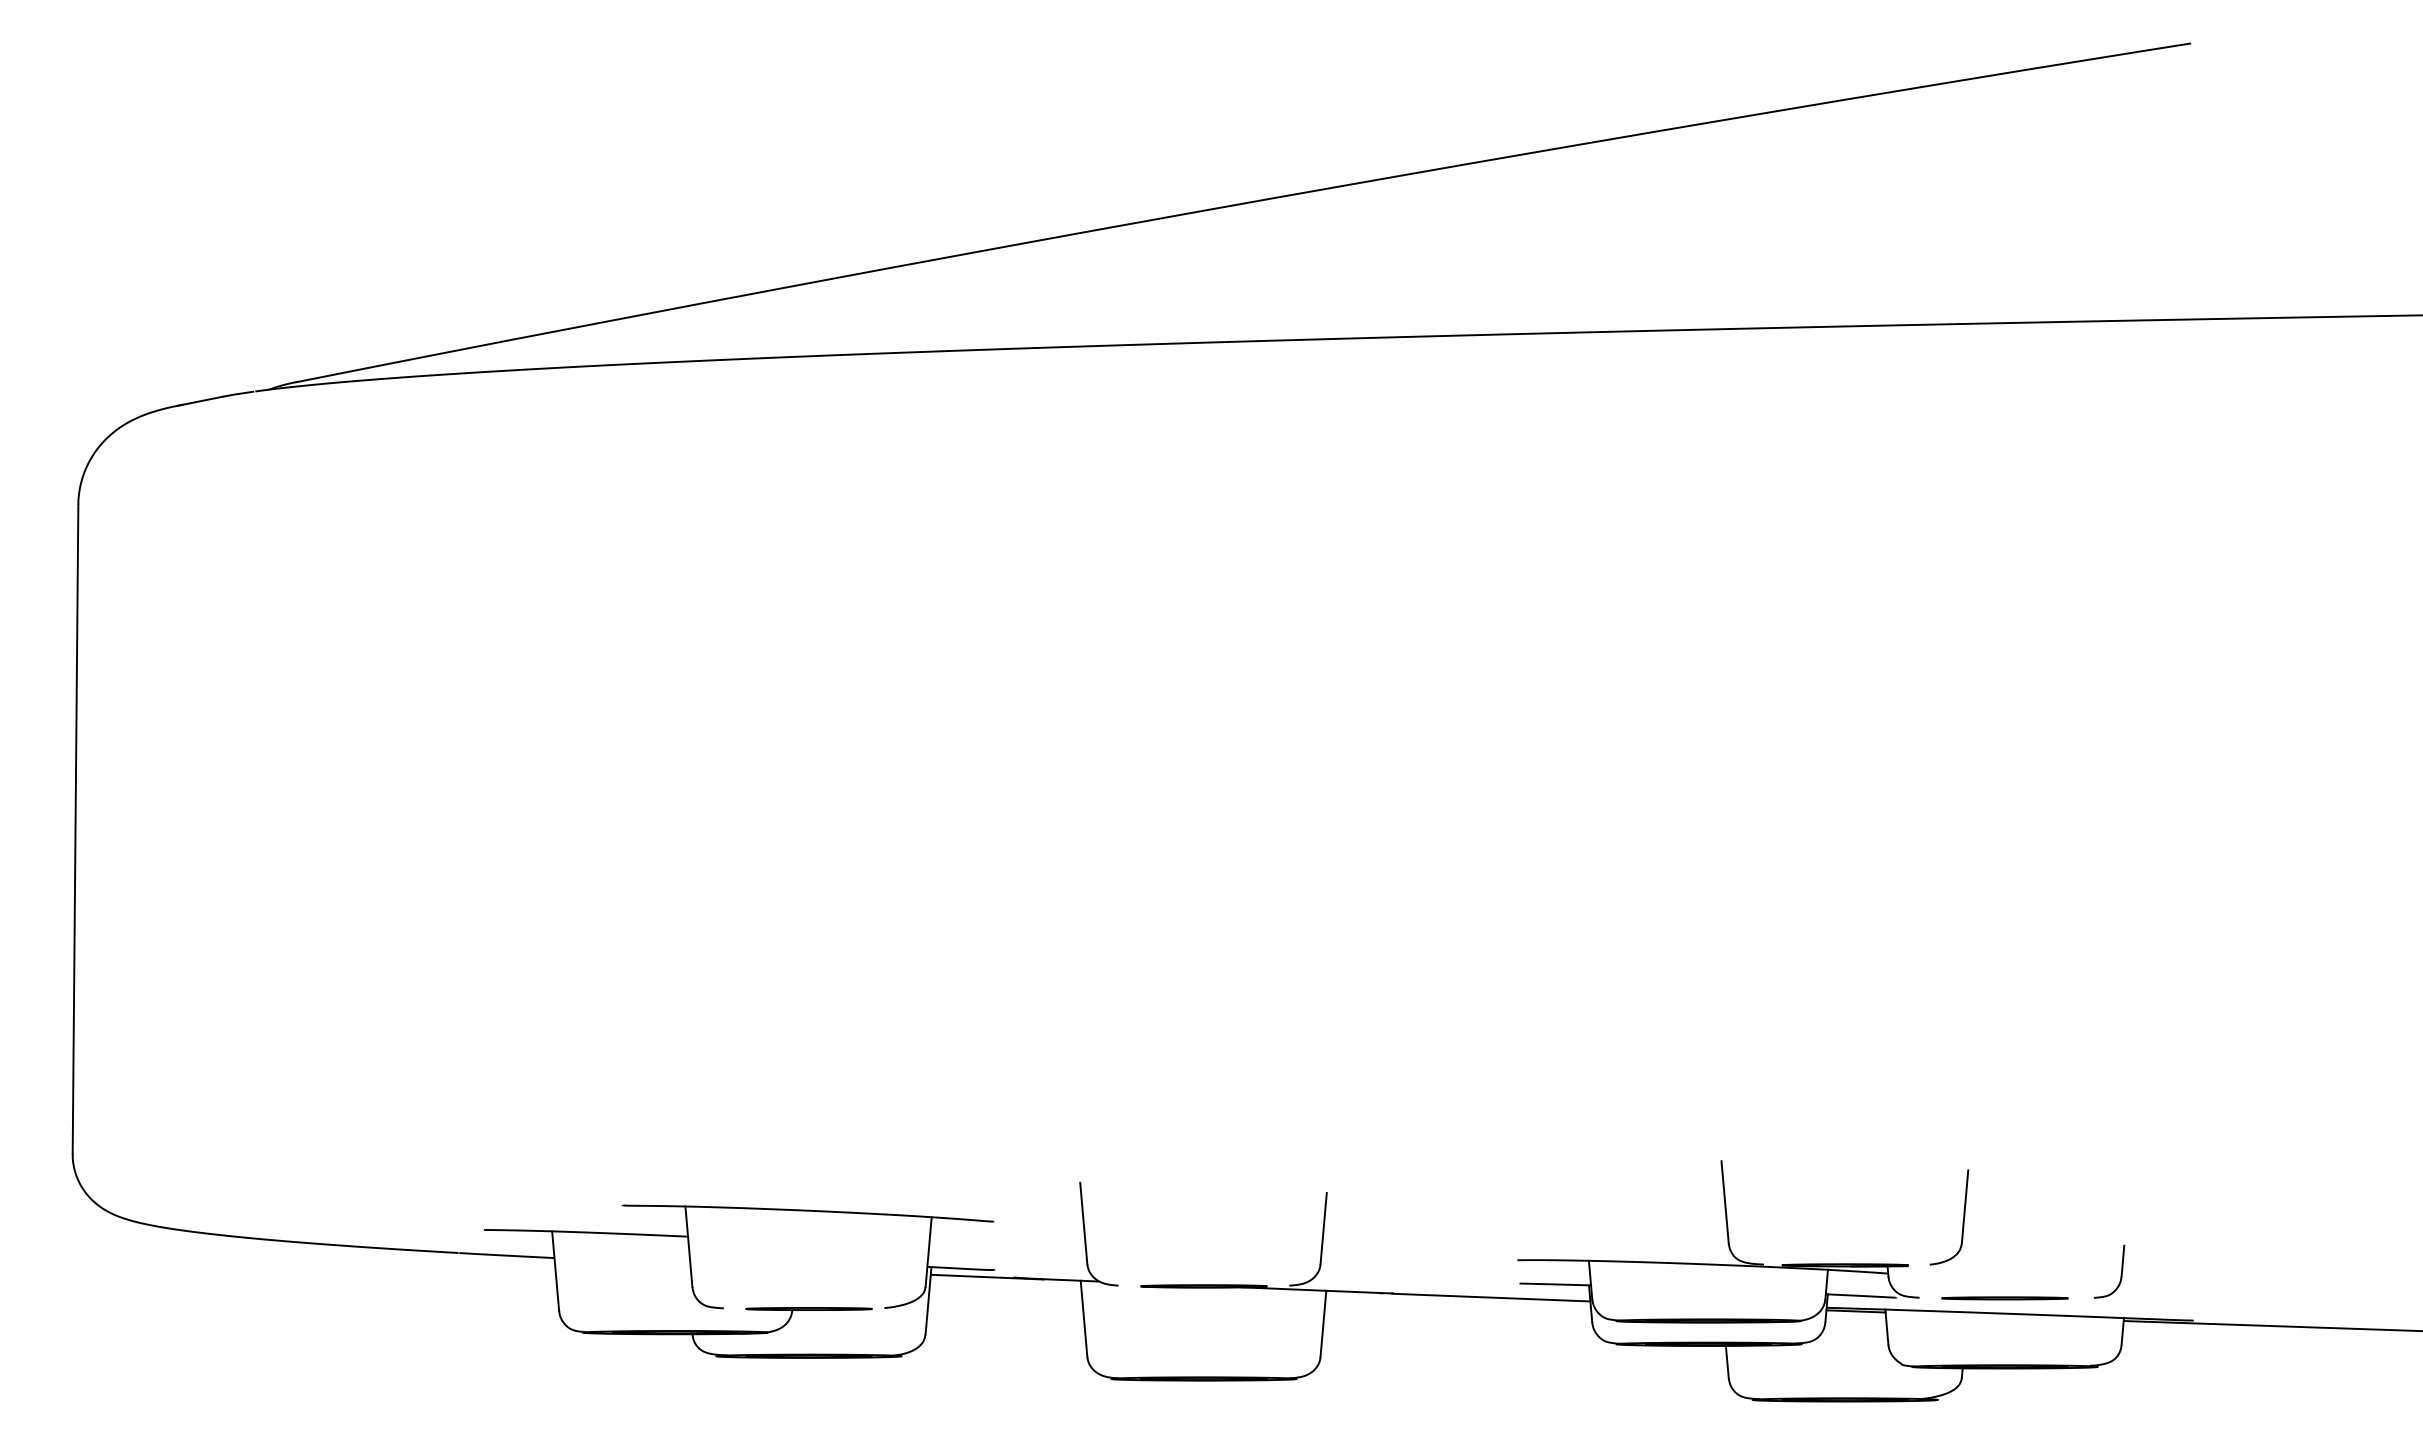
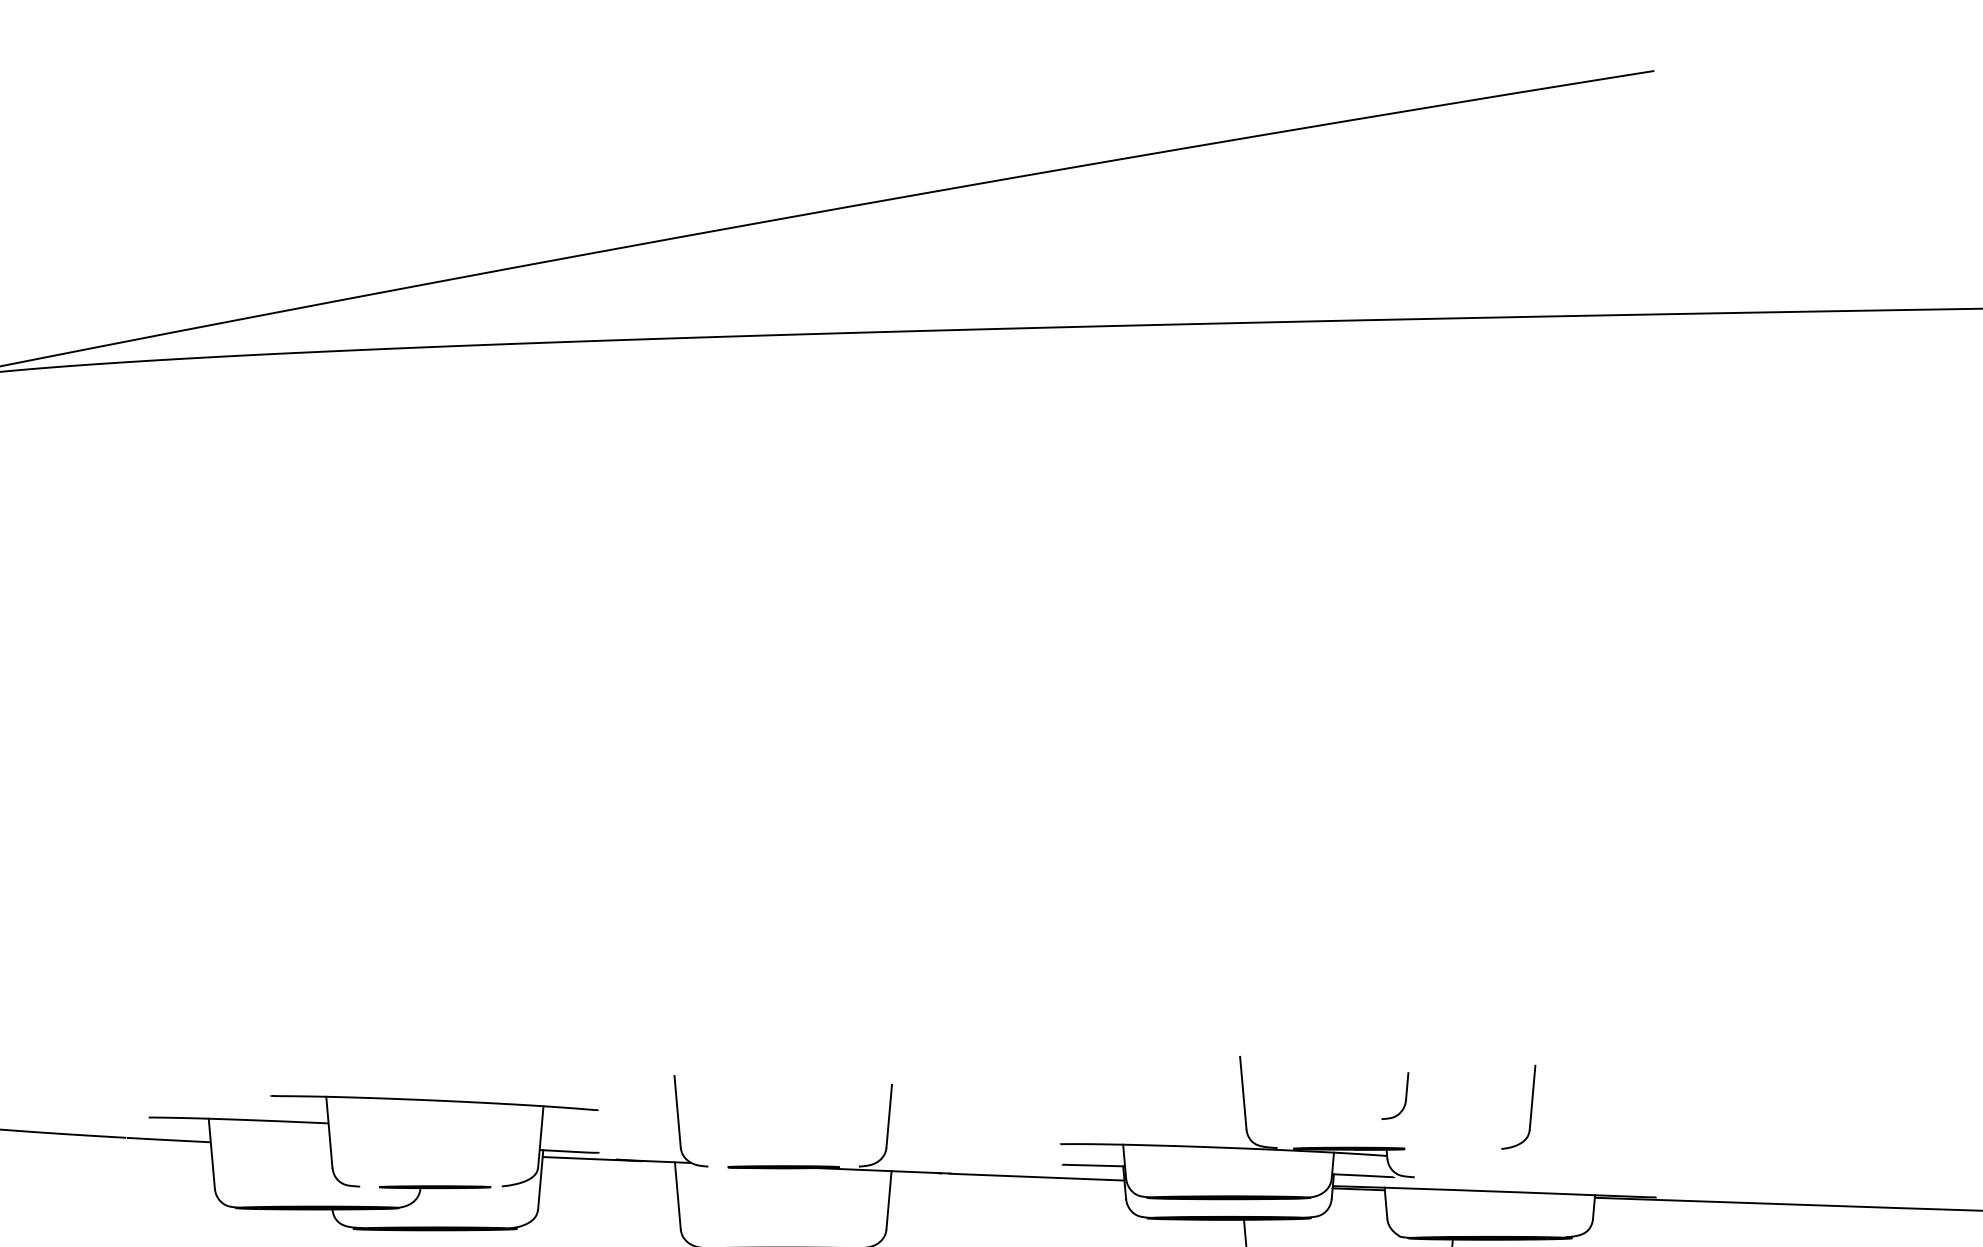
part: (1962, 1221) -> (1530, 1110), moved
part: (2120, 1274) -> (1405, 1098), moved
line: (2004, 1298) -> (1489, 1177), removed

